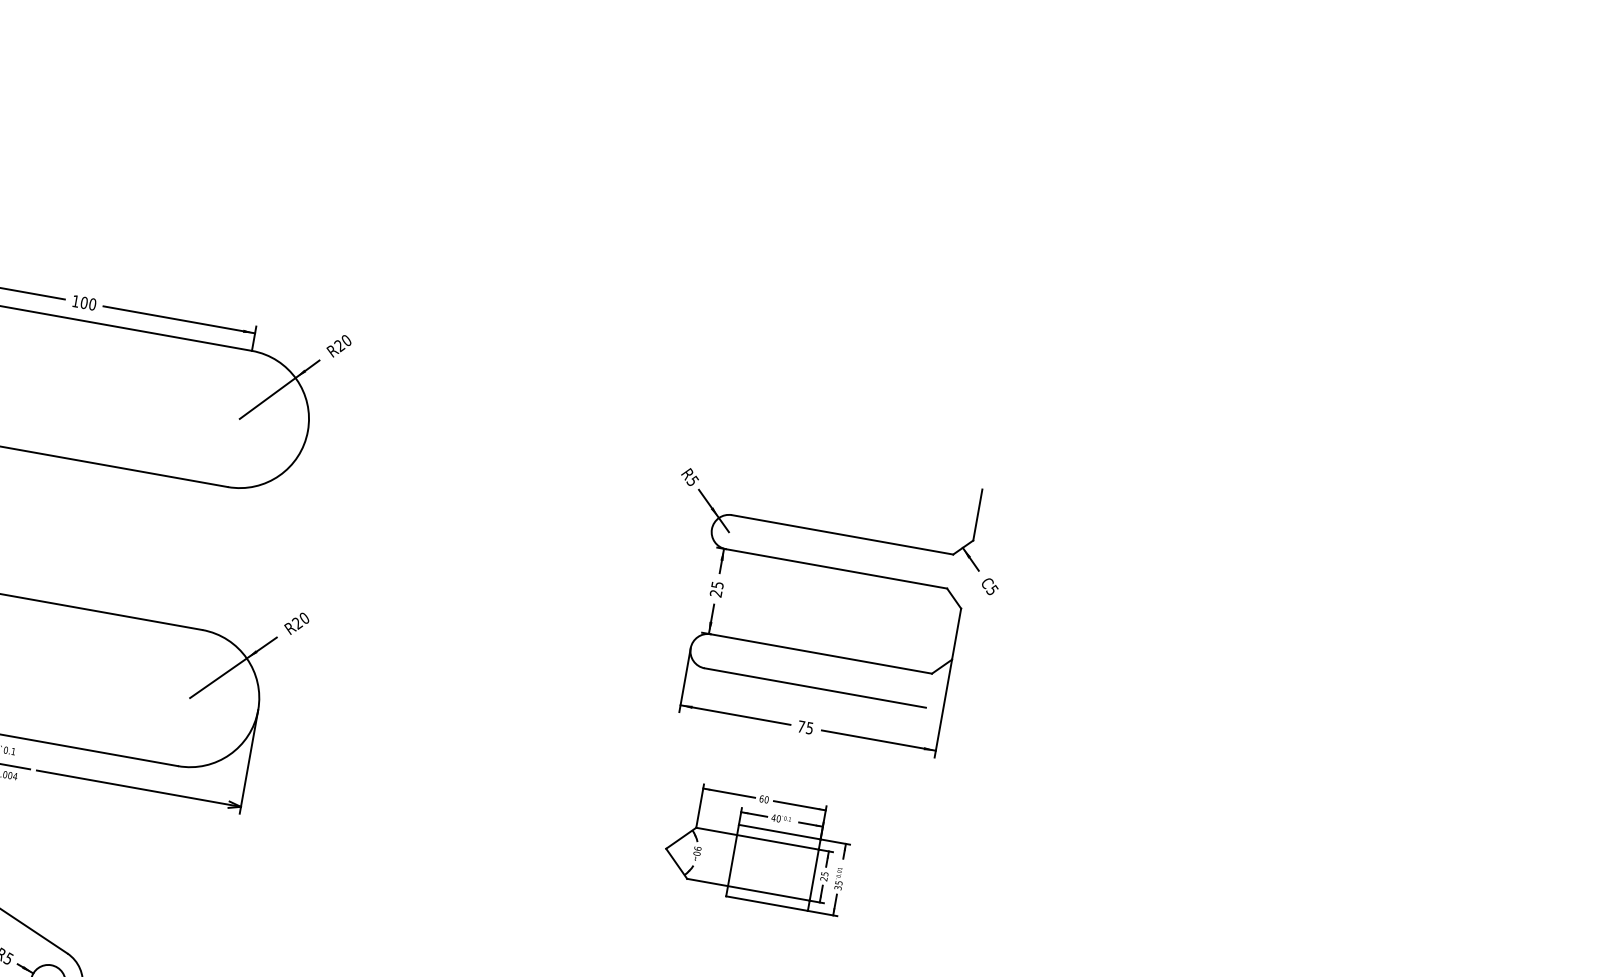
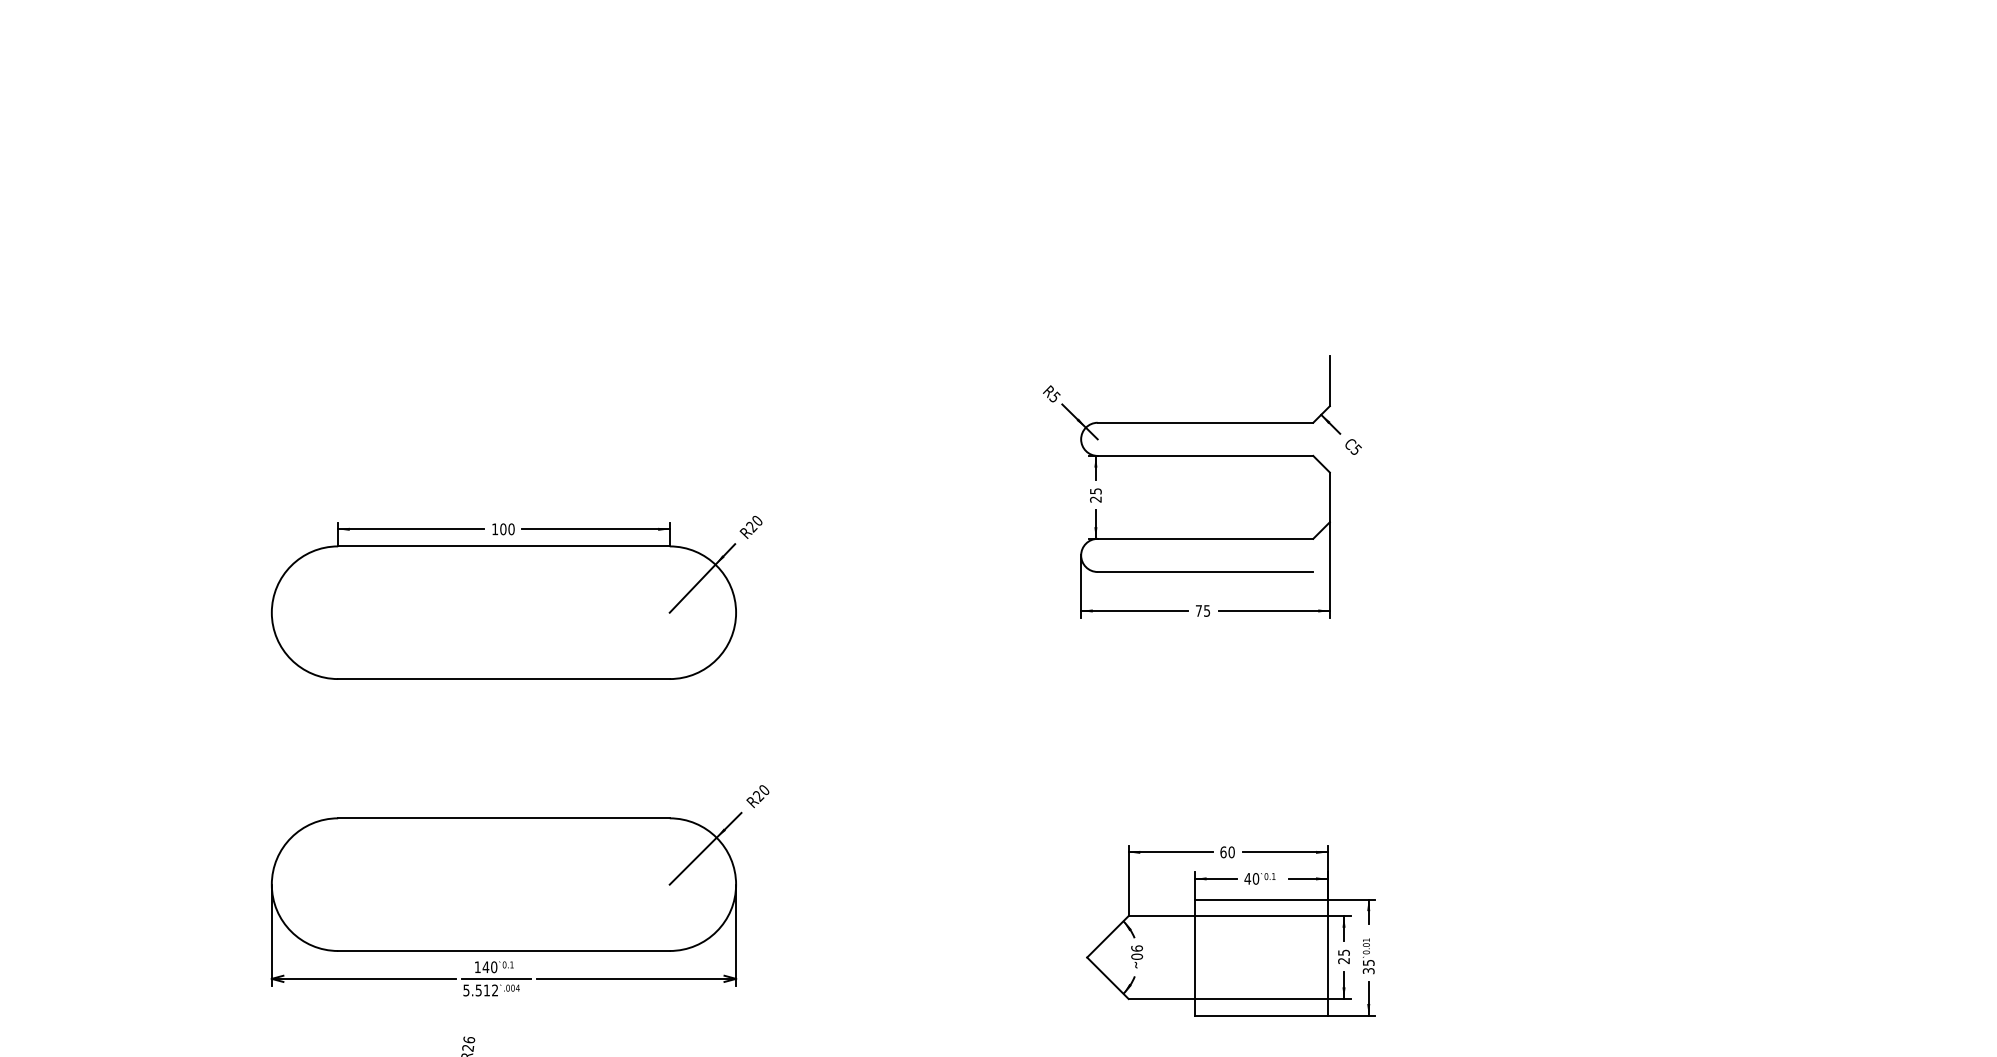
part: (833, 568) -> (1202, 456), moved
part: (757, 847) -> (1230, 930), size x1.67

